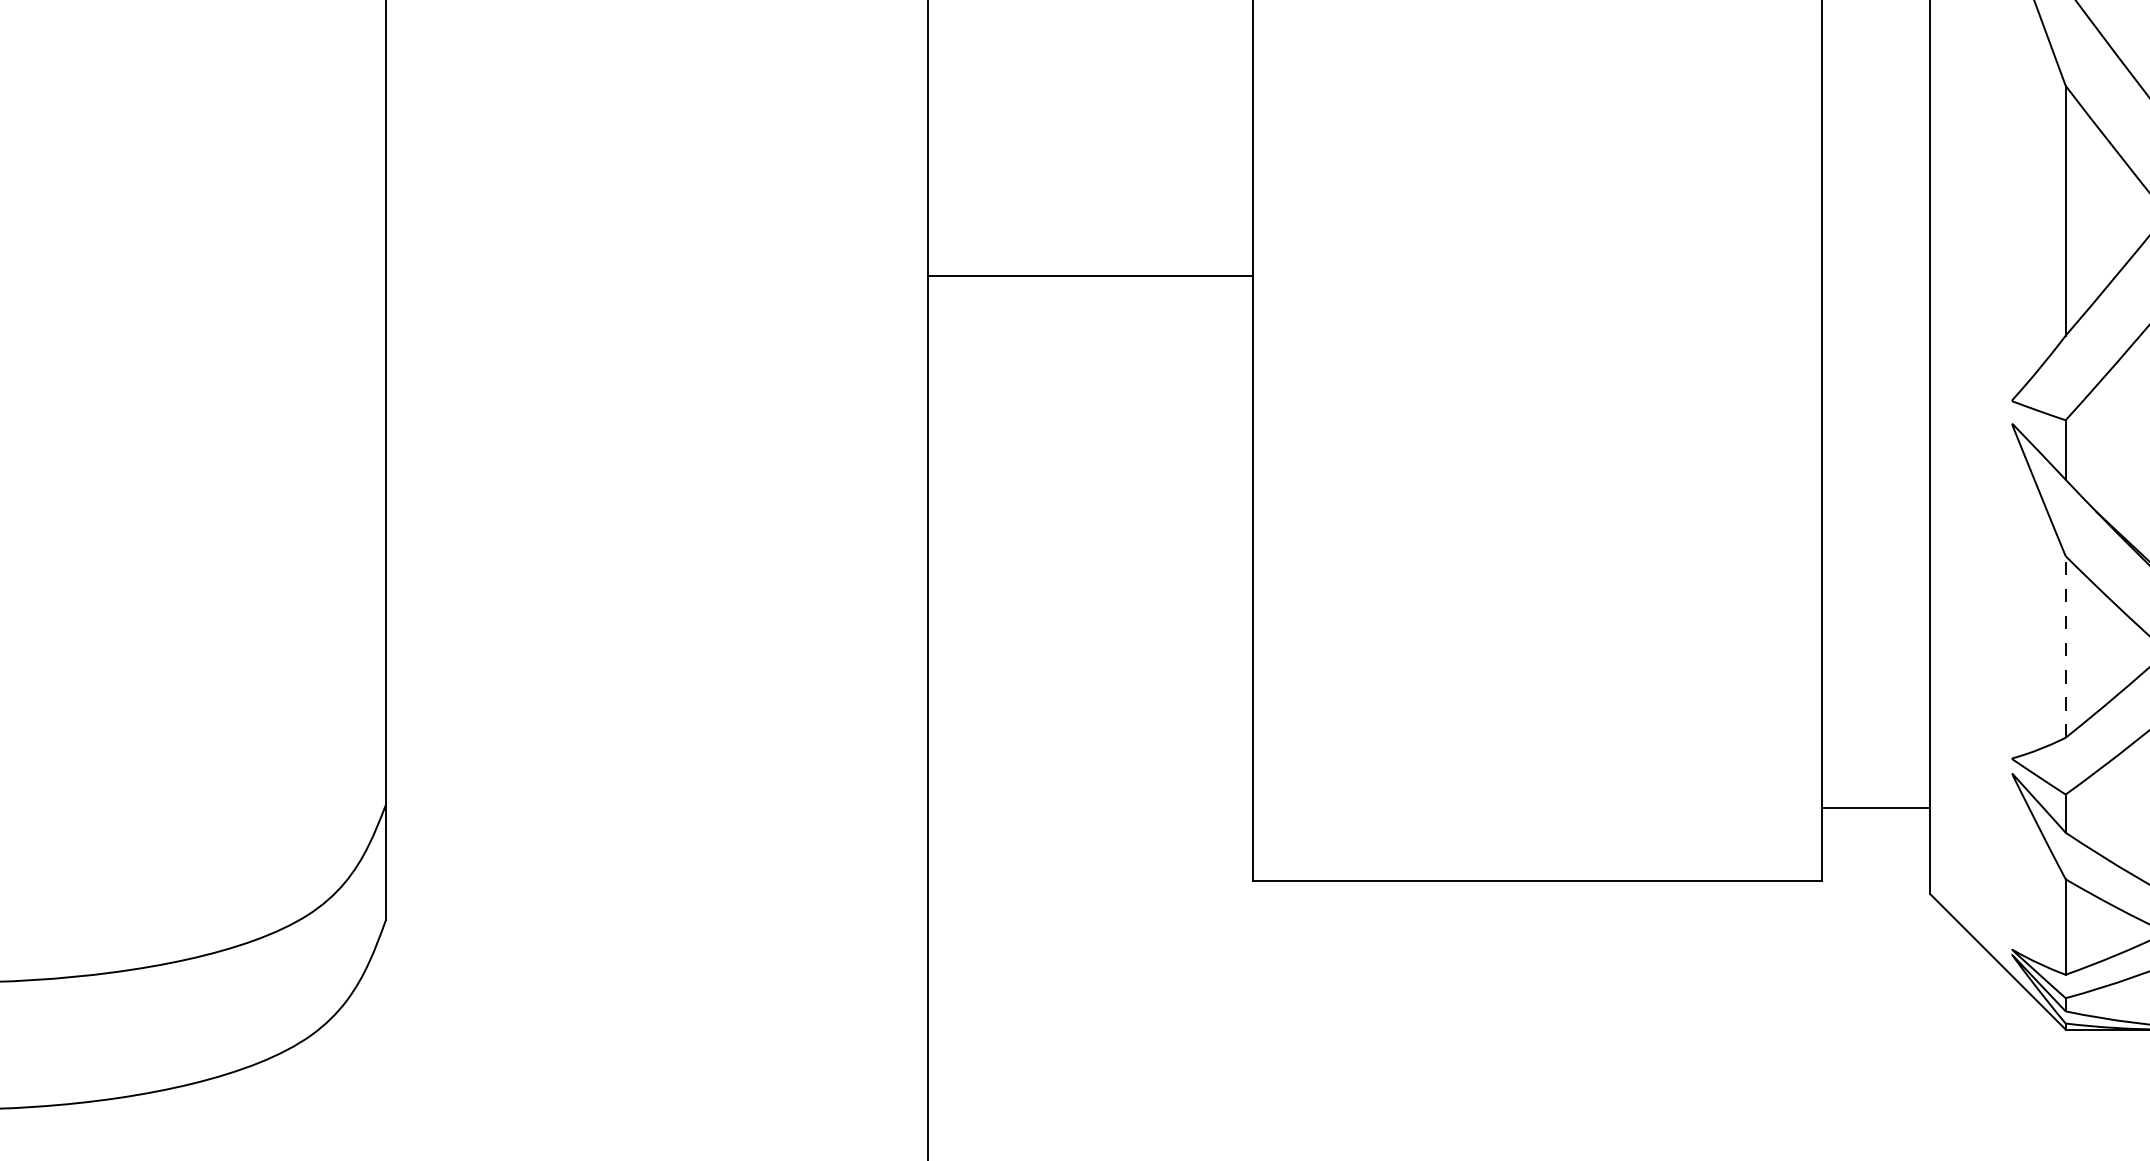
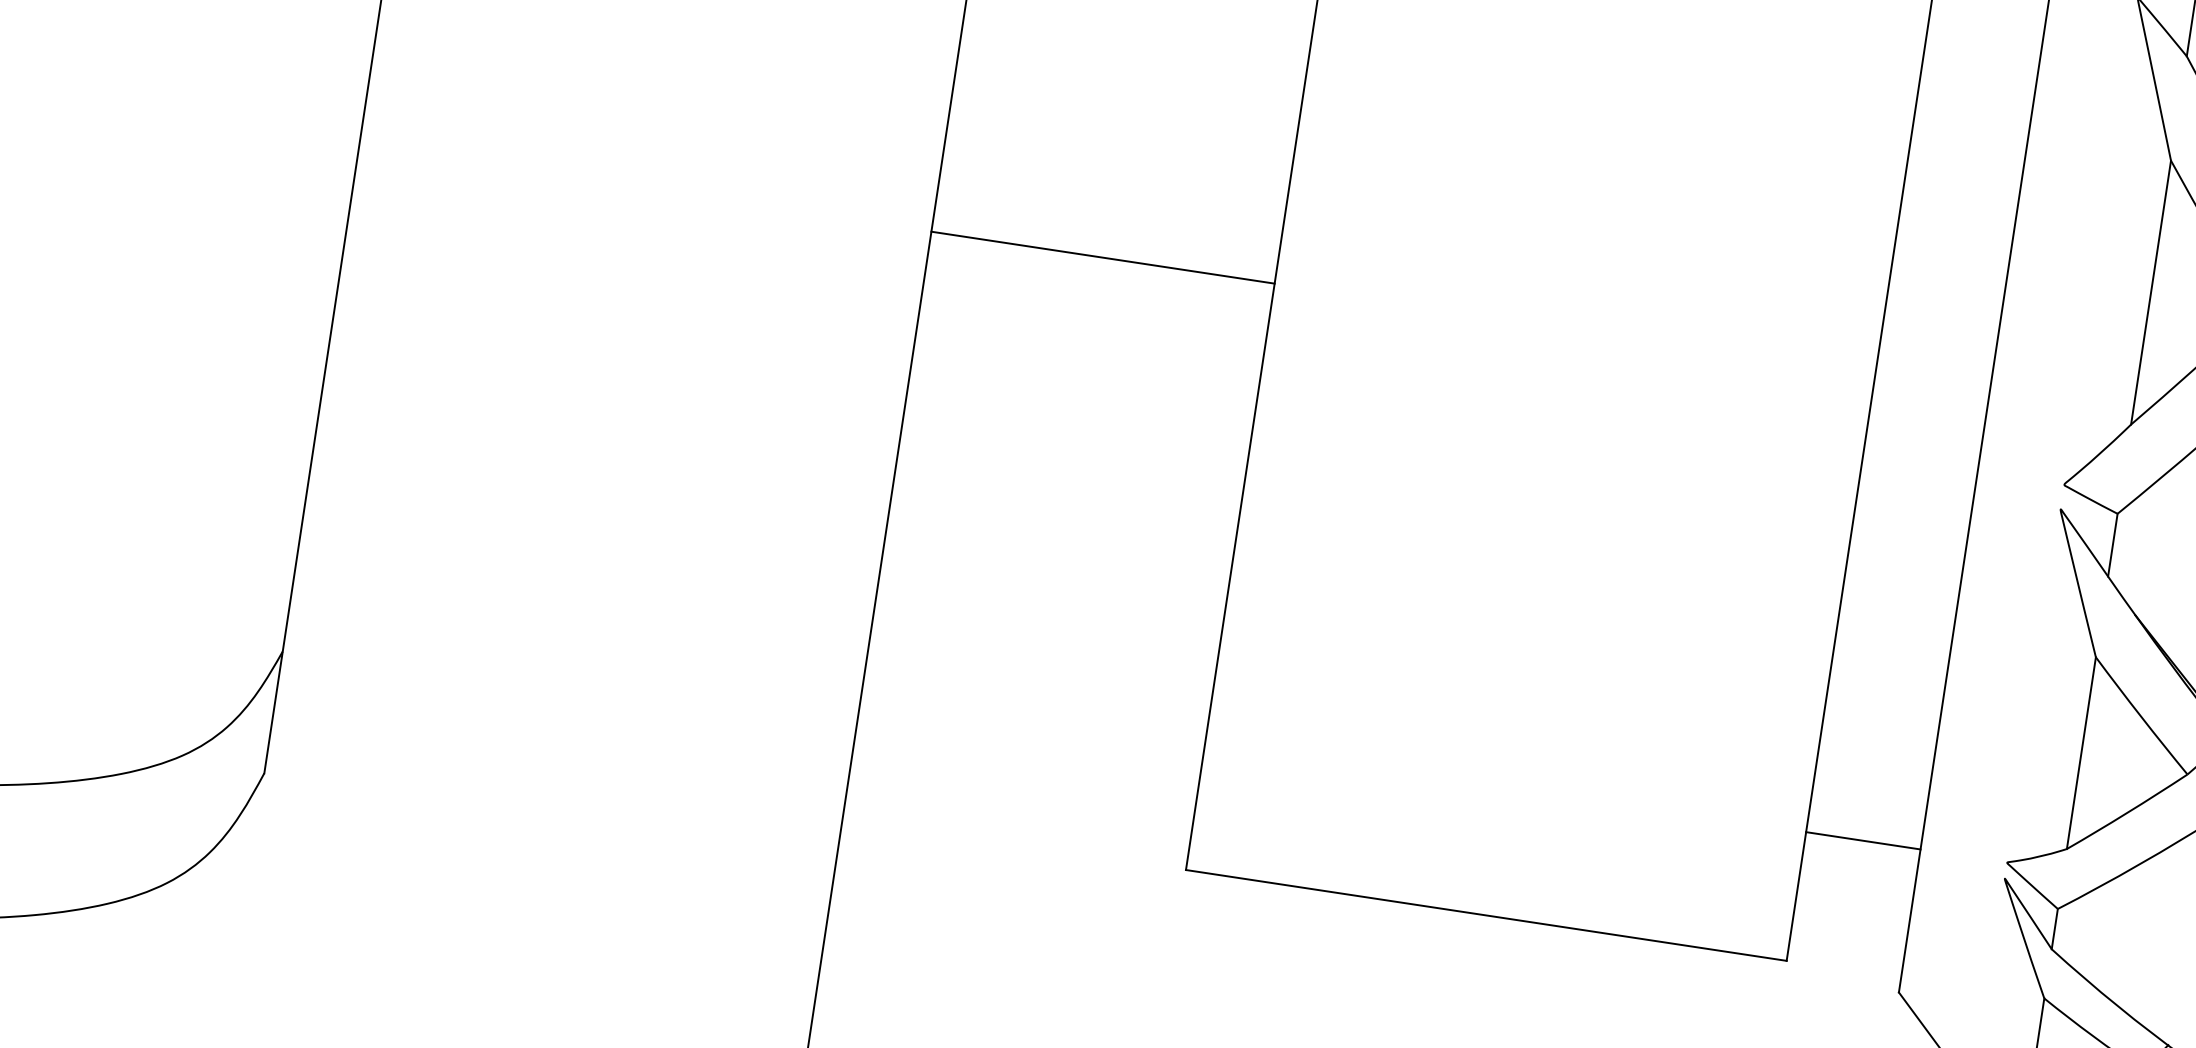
line: (1089, 276) -> (1102, 257), moved
line: (2065, 646) -> (2081, 752), dashed -> solid
line: (1875, 807) -> (1862, 840), moved

